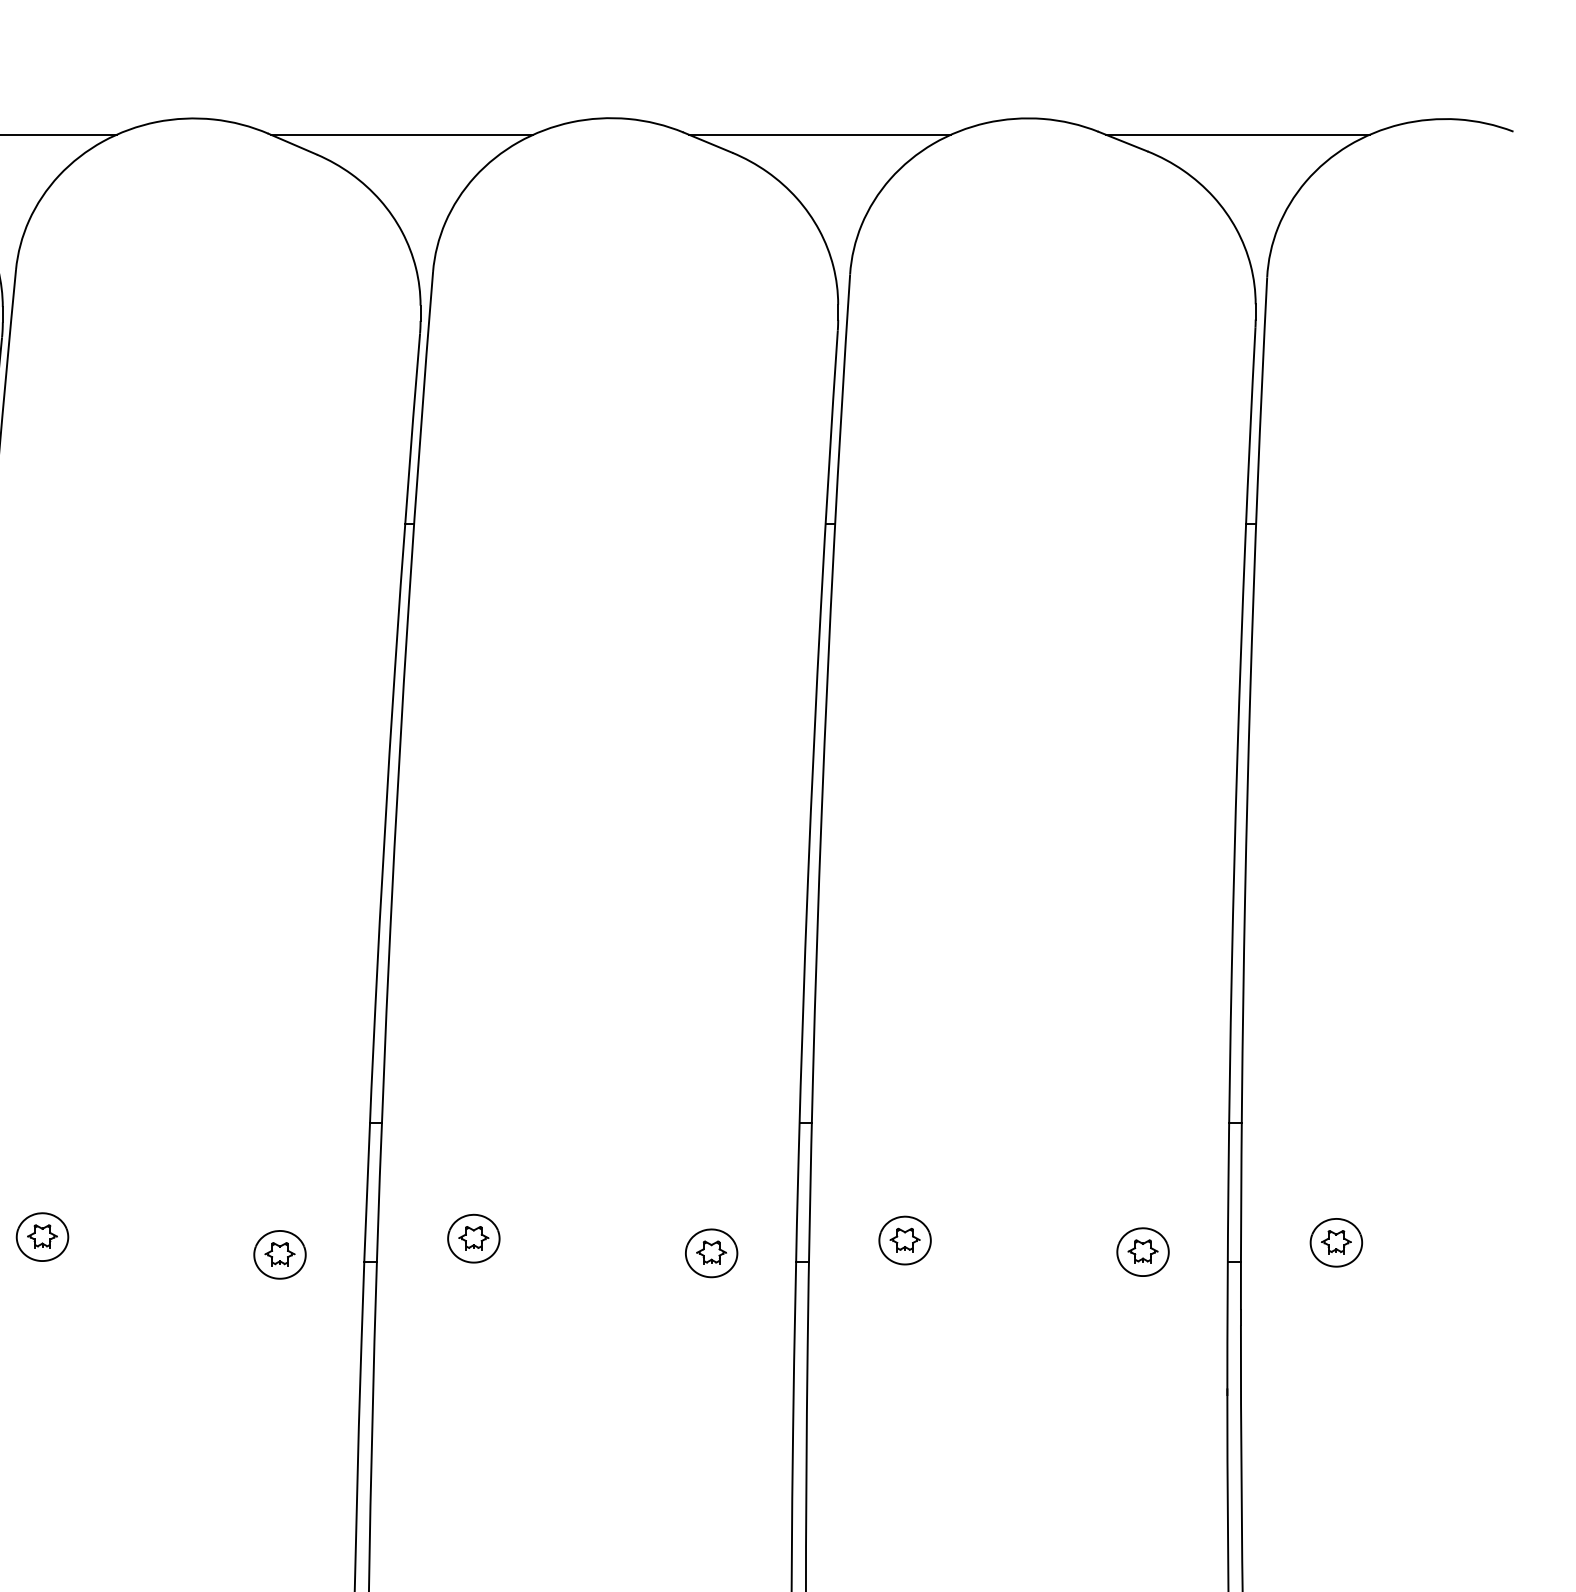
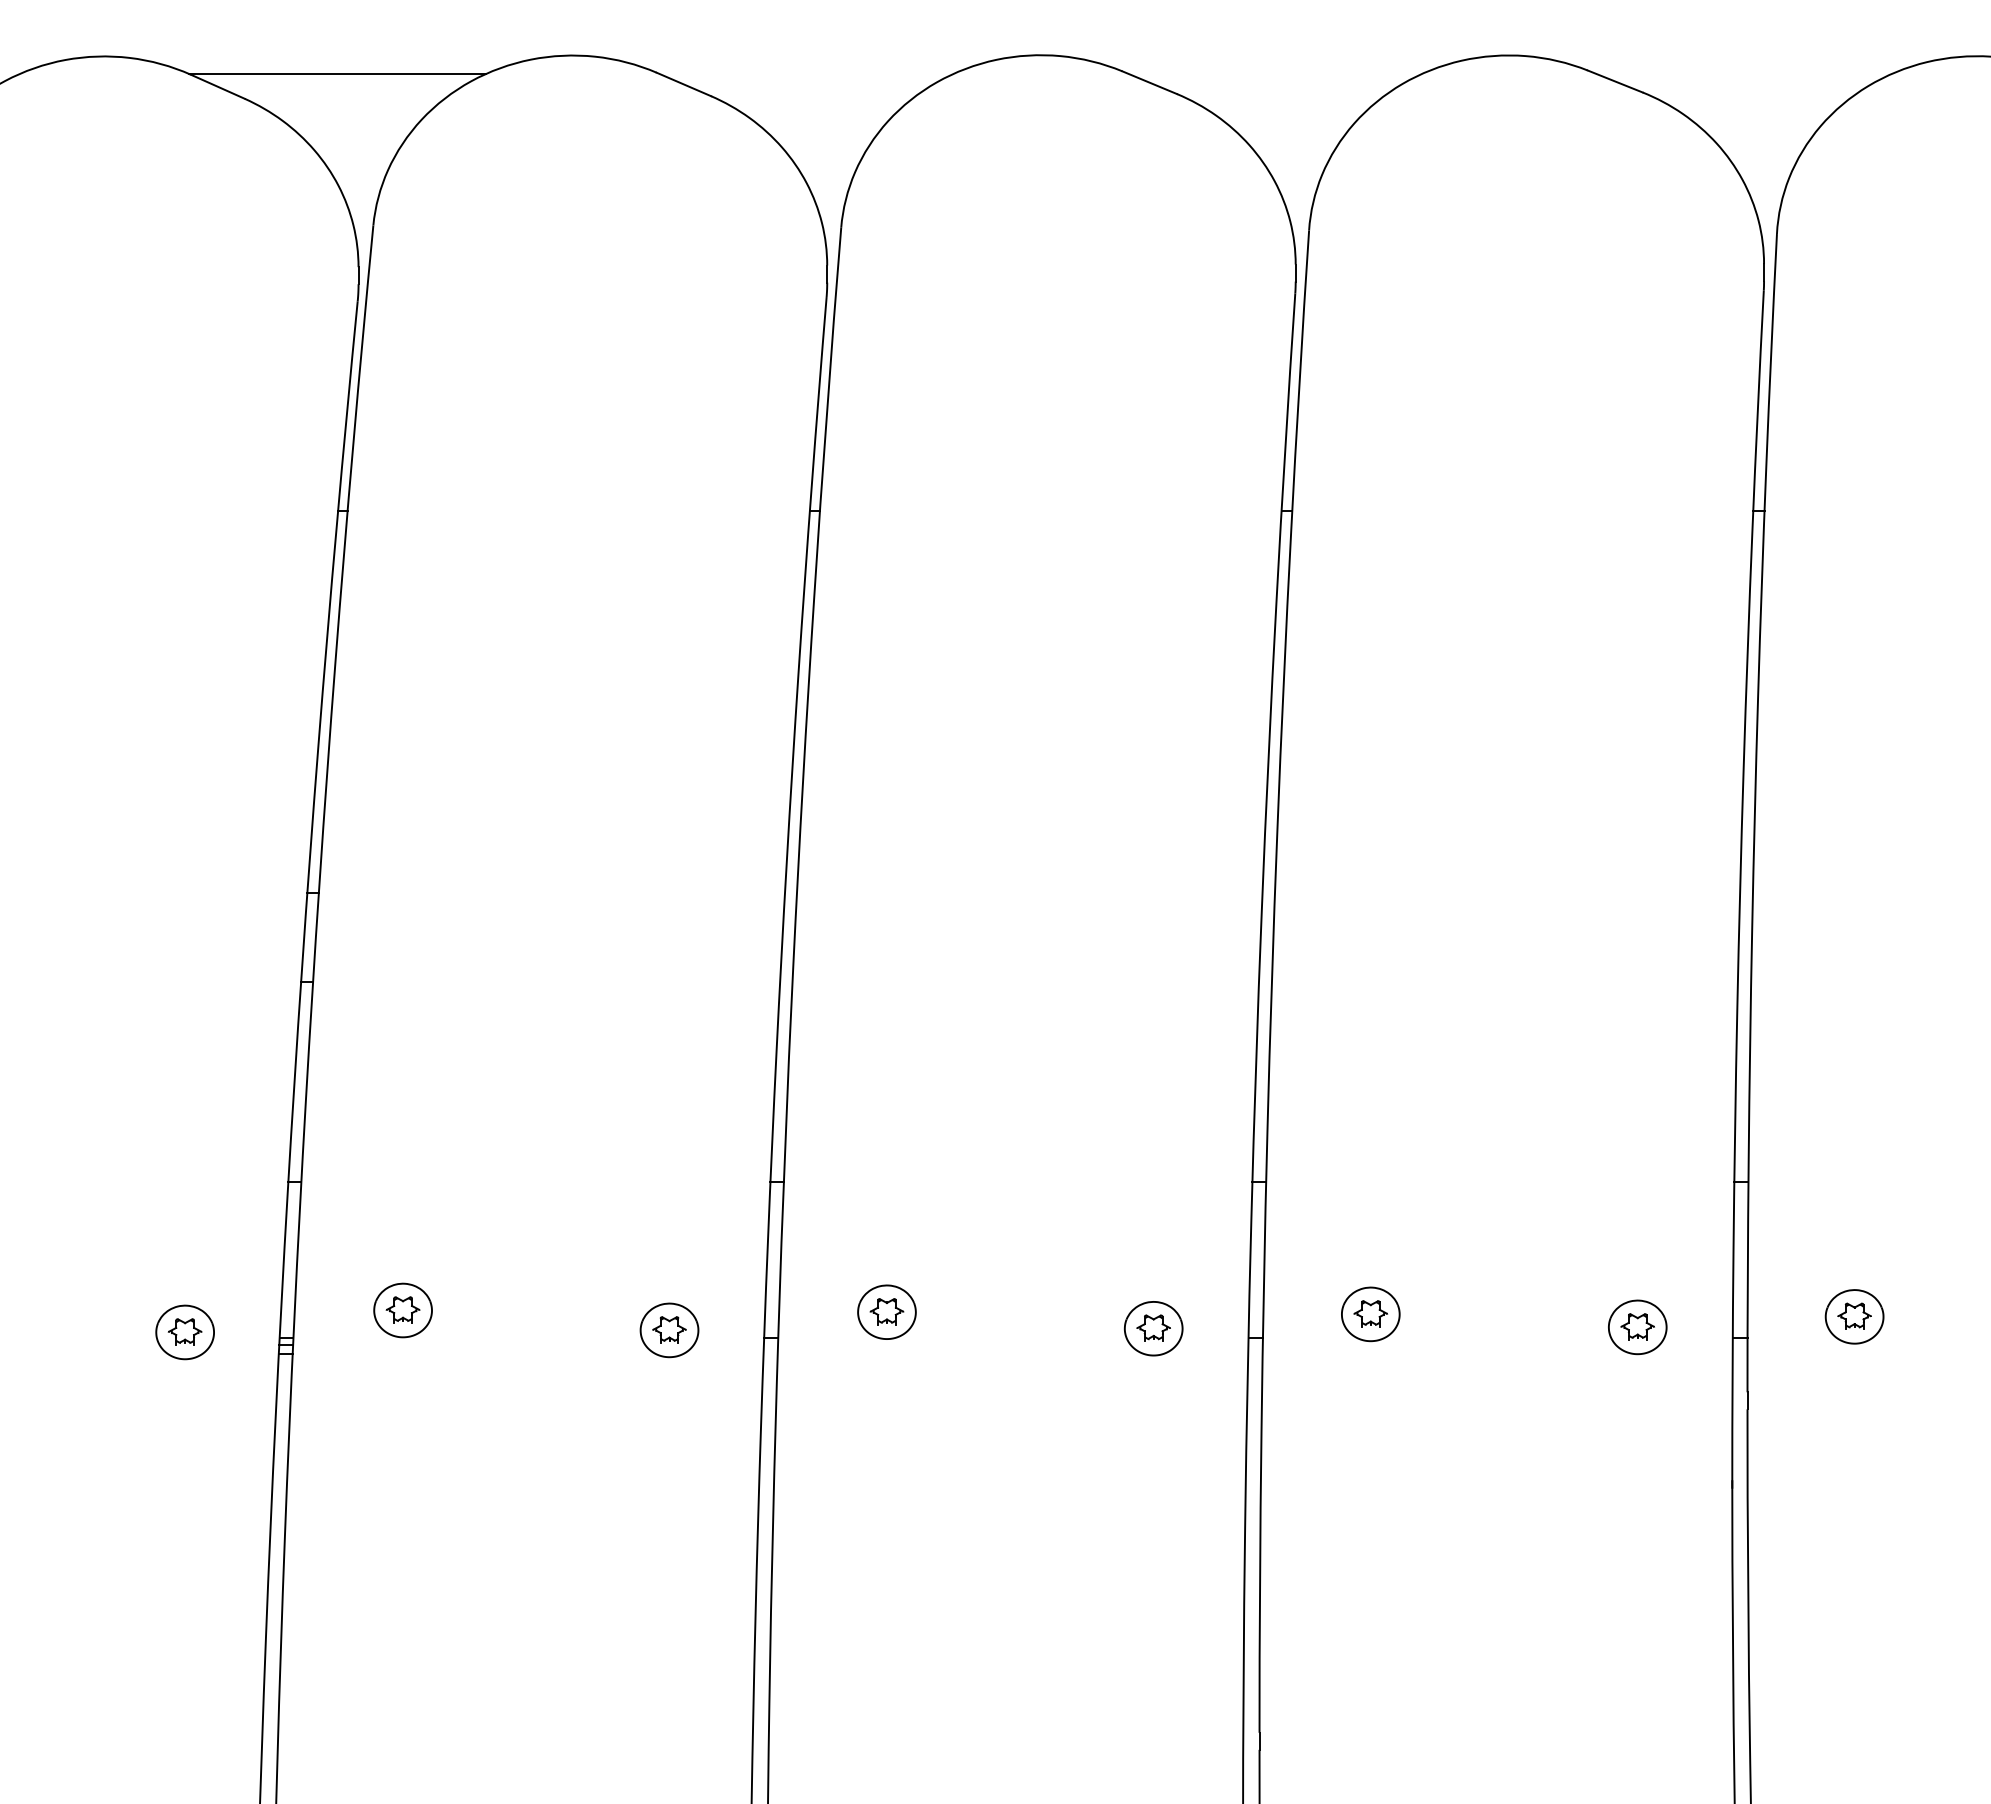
line: (402, 134) -> (806, 73), removed
line: (820, 134) -> (1275, 73), removed
line: (1237, 134) -> (1743, 73), removed

